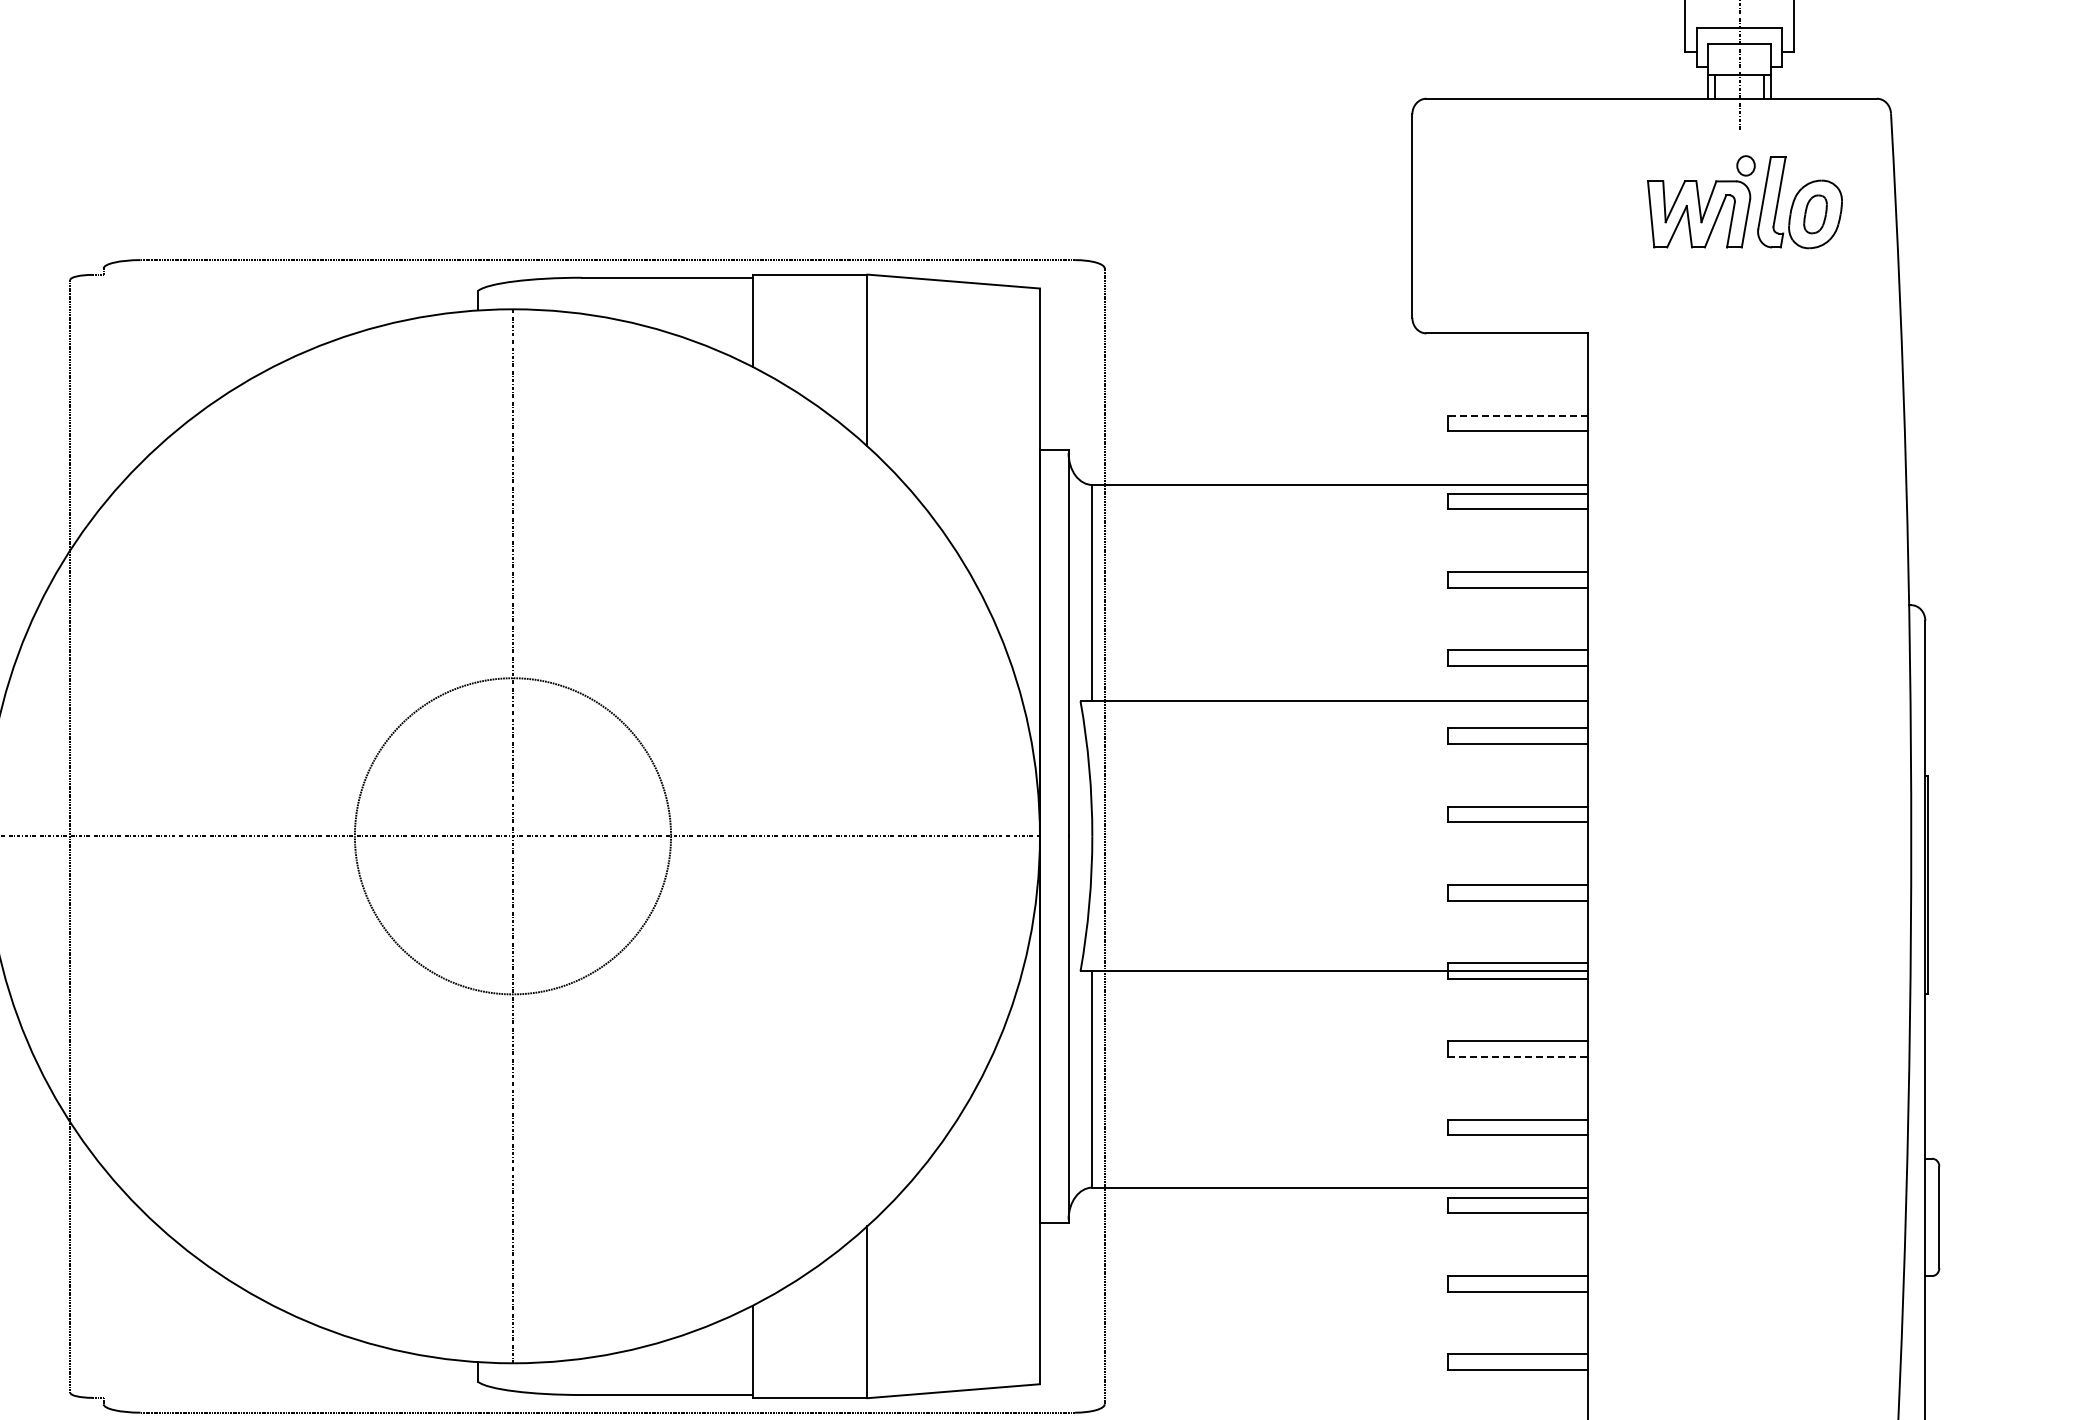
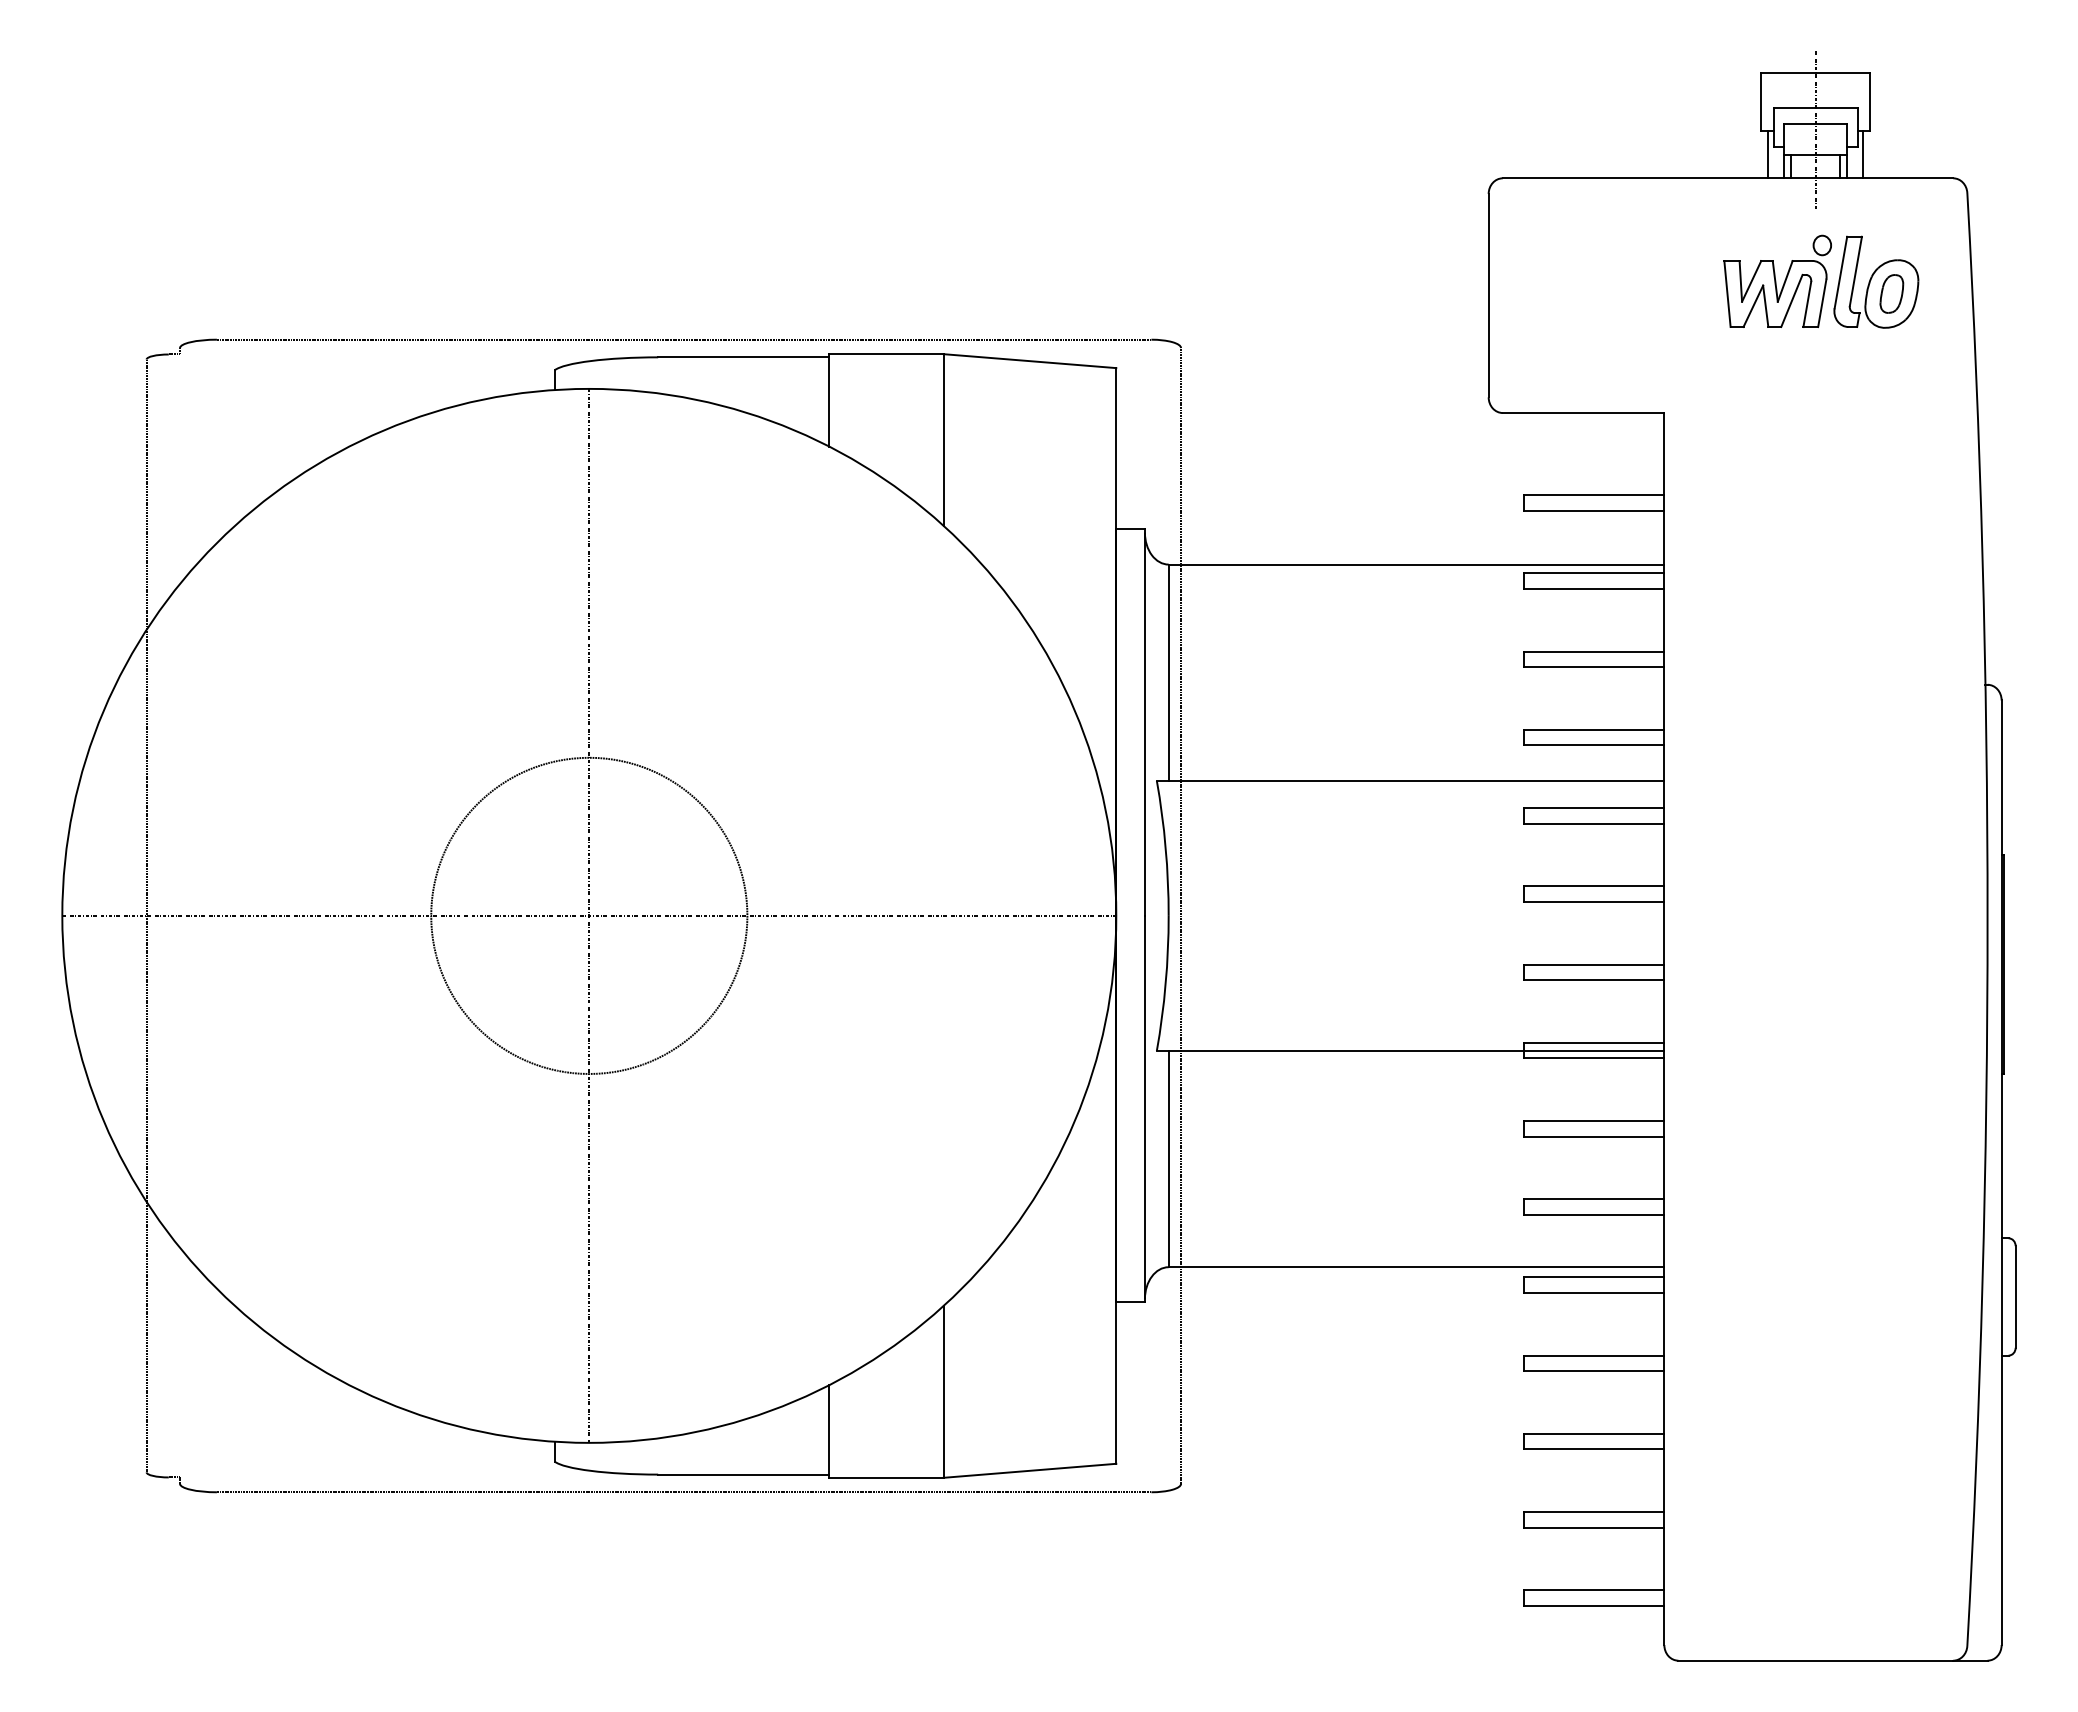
line: (1692, 74) -> (1768, 154), added
line: (1787, 74) -> (1863, 154), added
line: (1517, 415) -> (1593, 495), dashed -> solid
line: (1518, 1056) -> (1594, 1136), dashed -> solid

